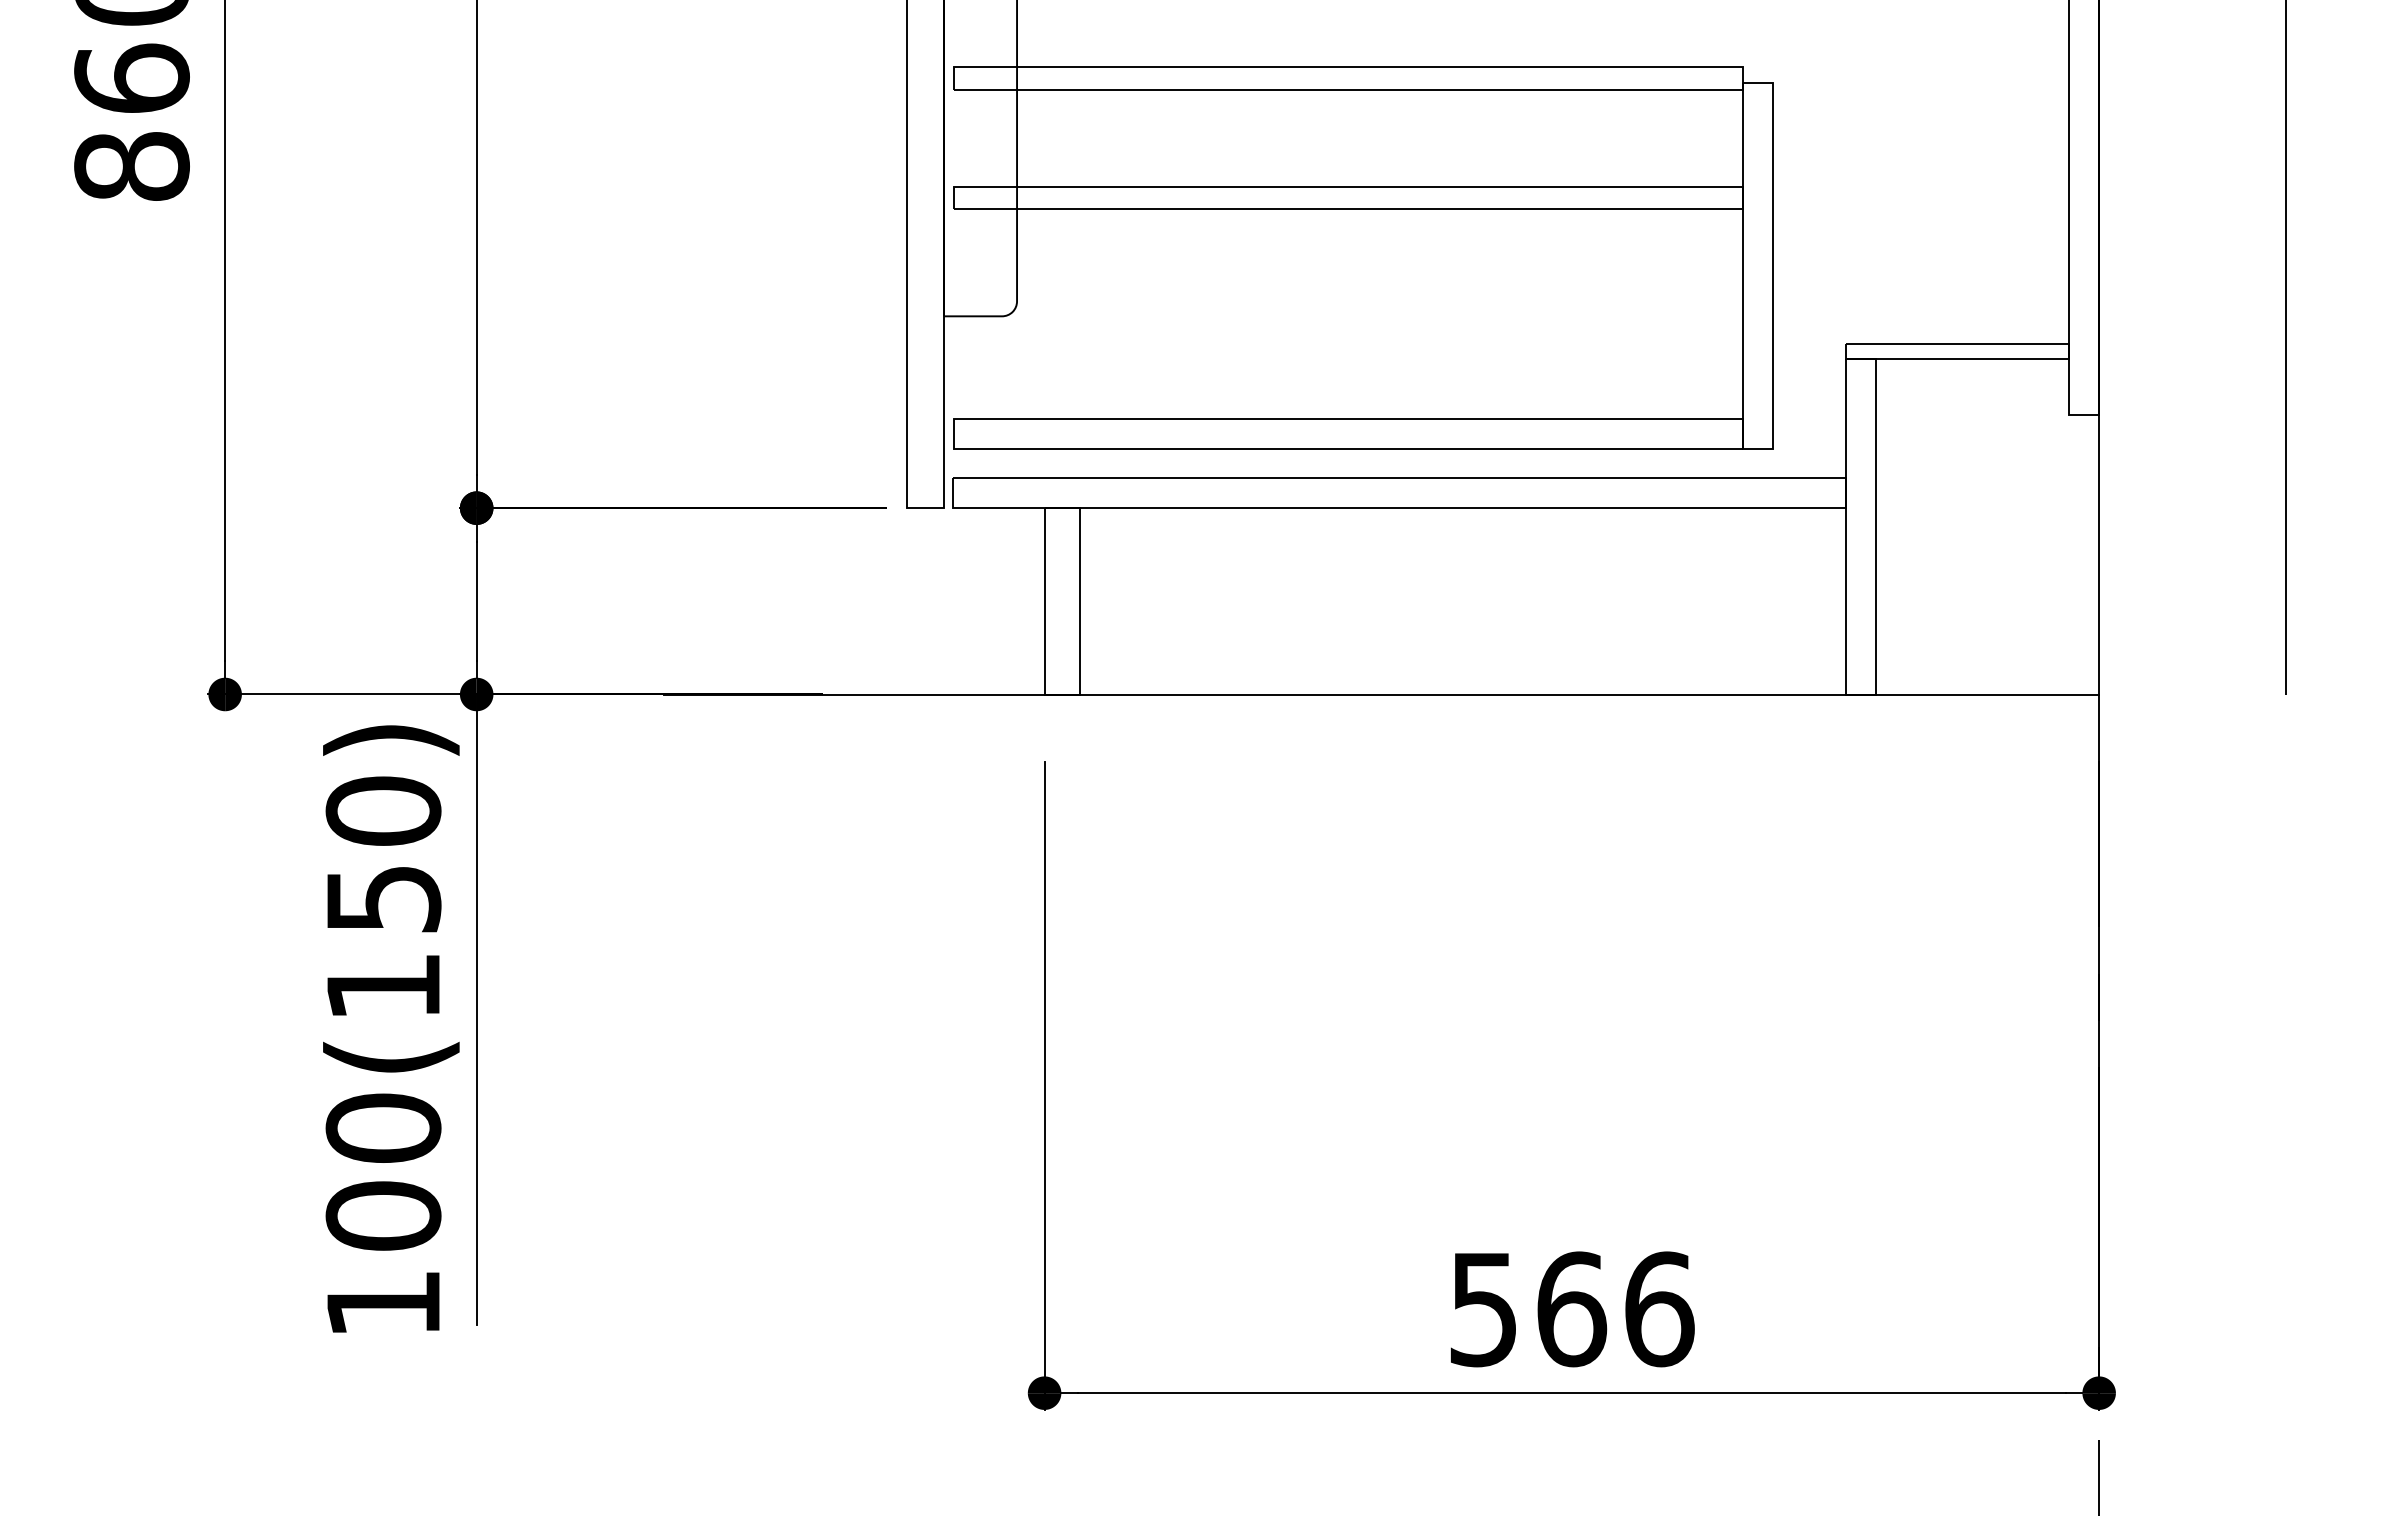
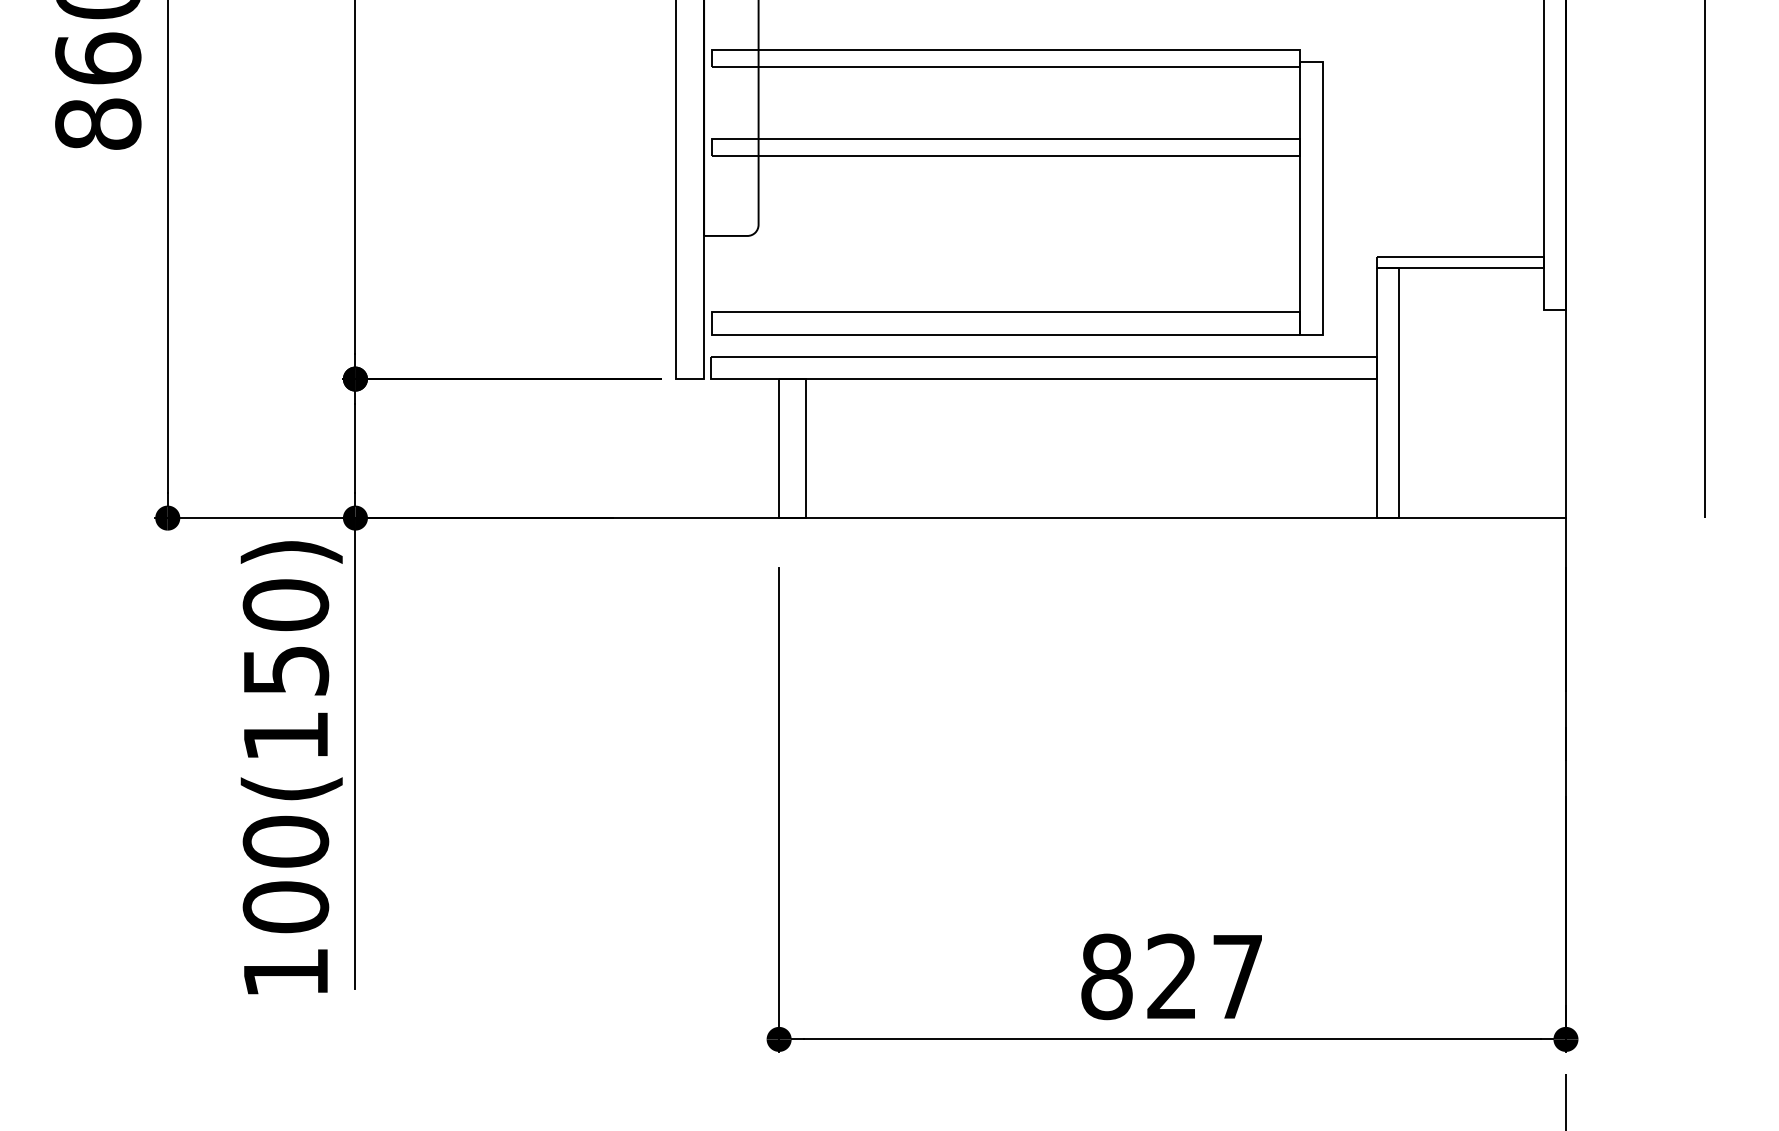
text: (1571, 1309) -> (1172, 976), 566 -> 827

